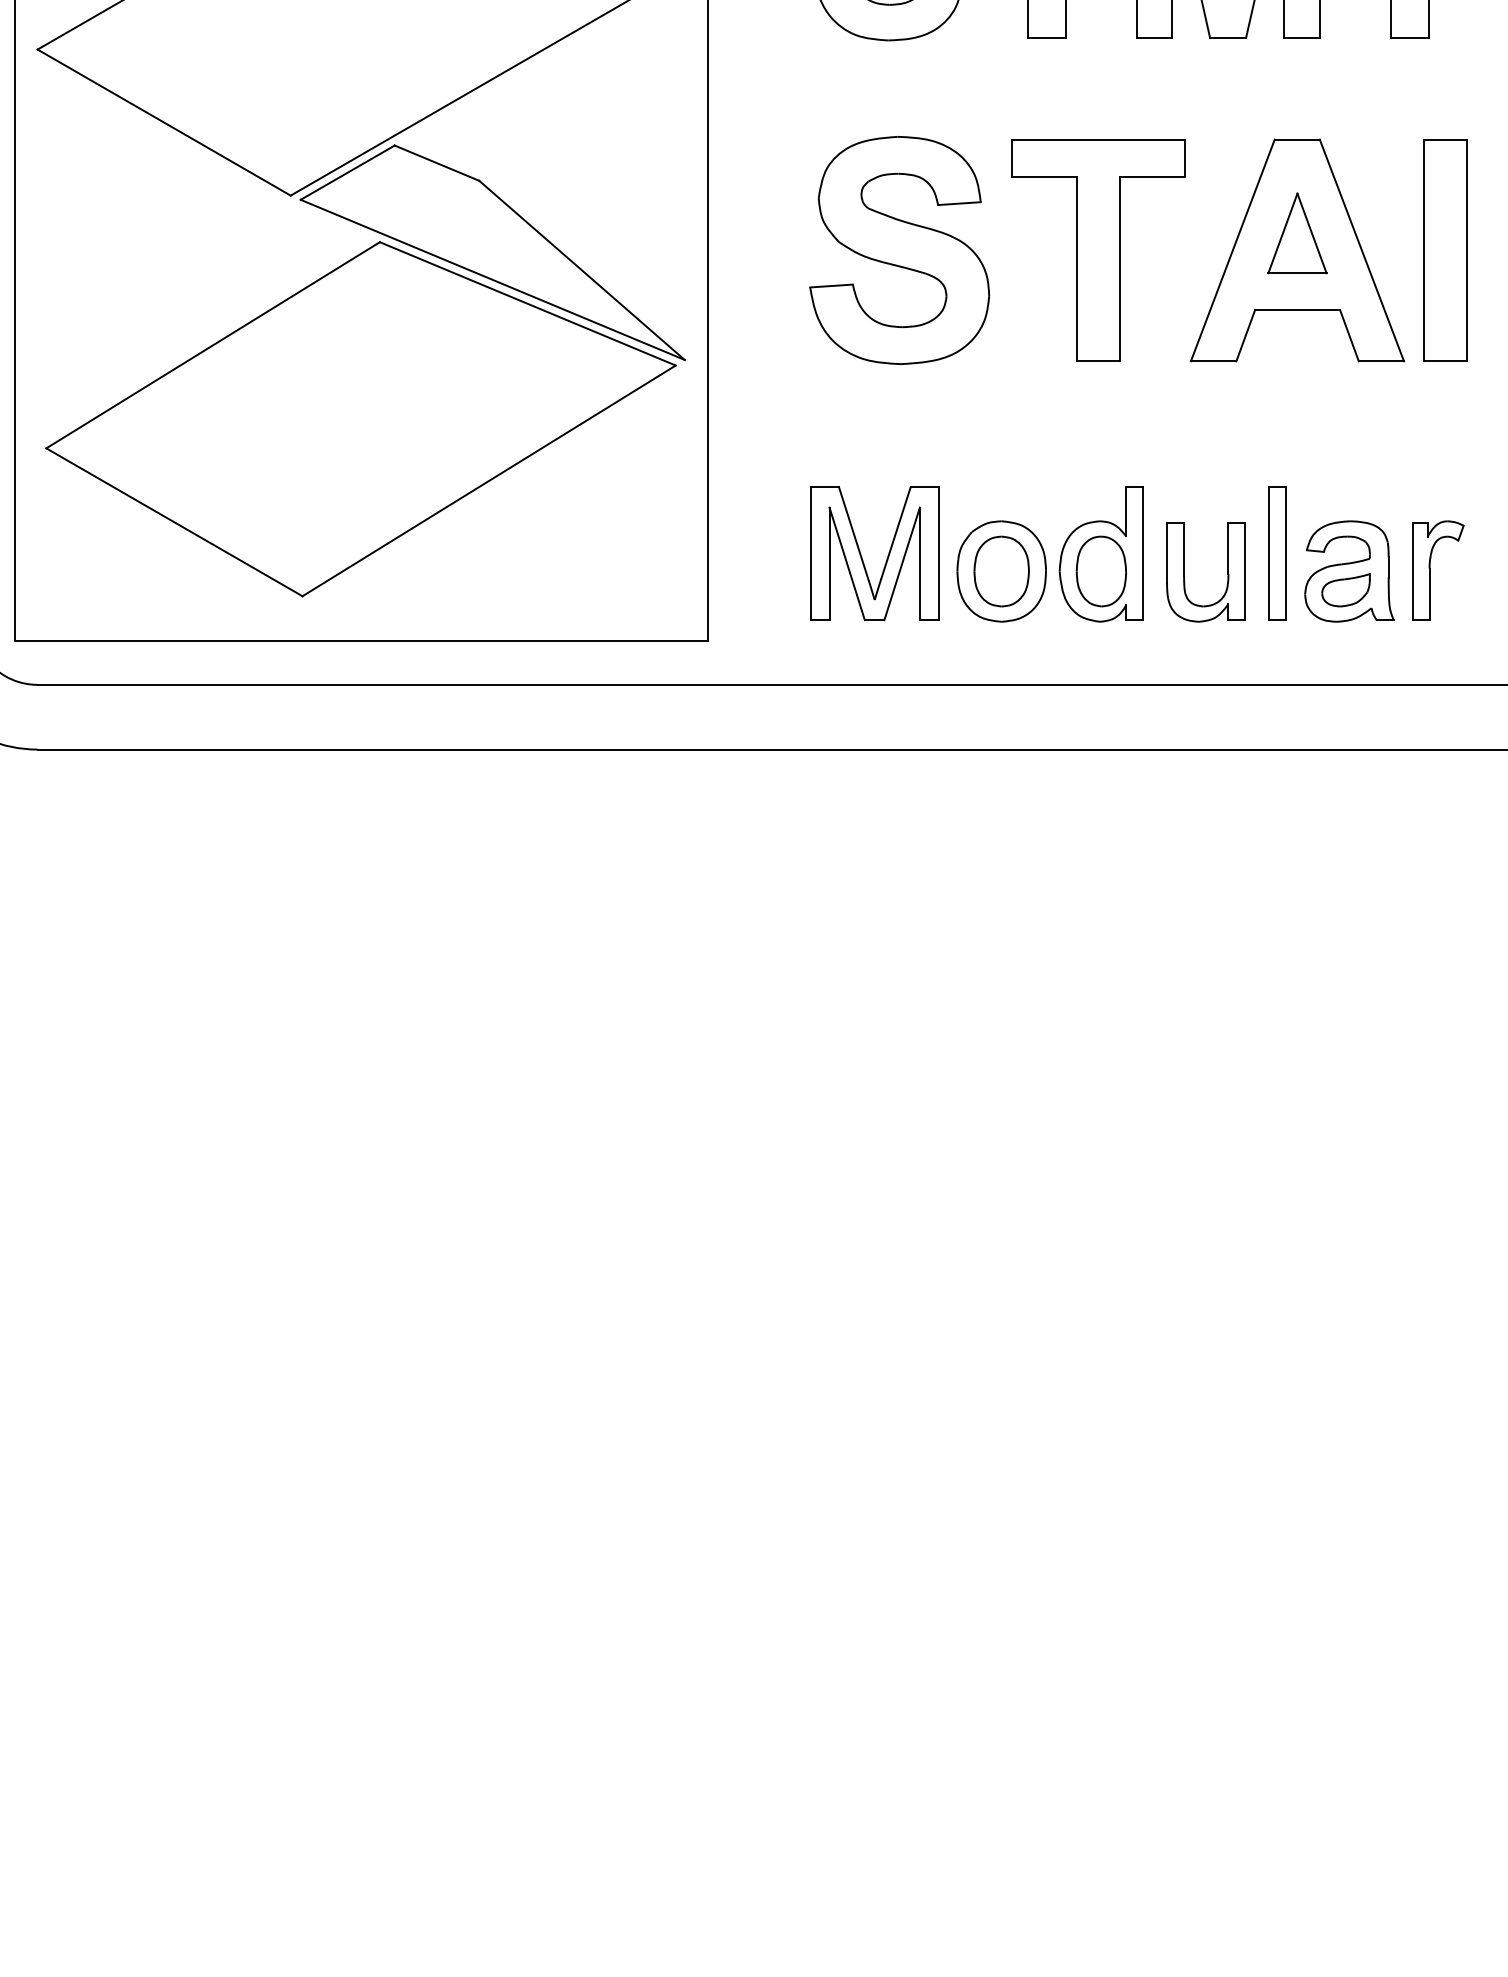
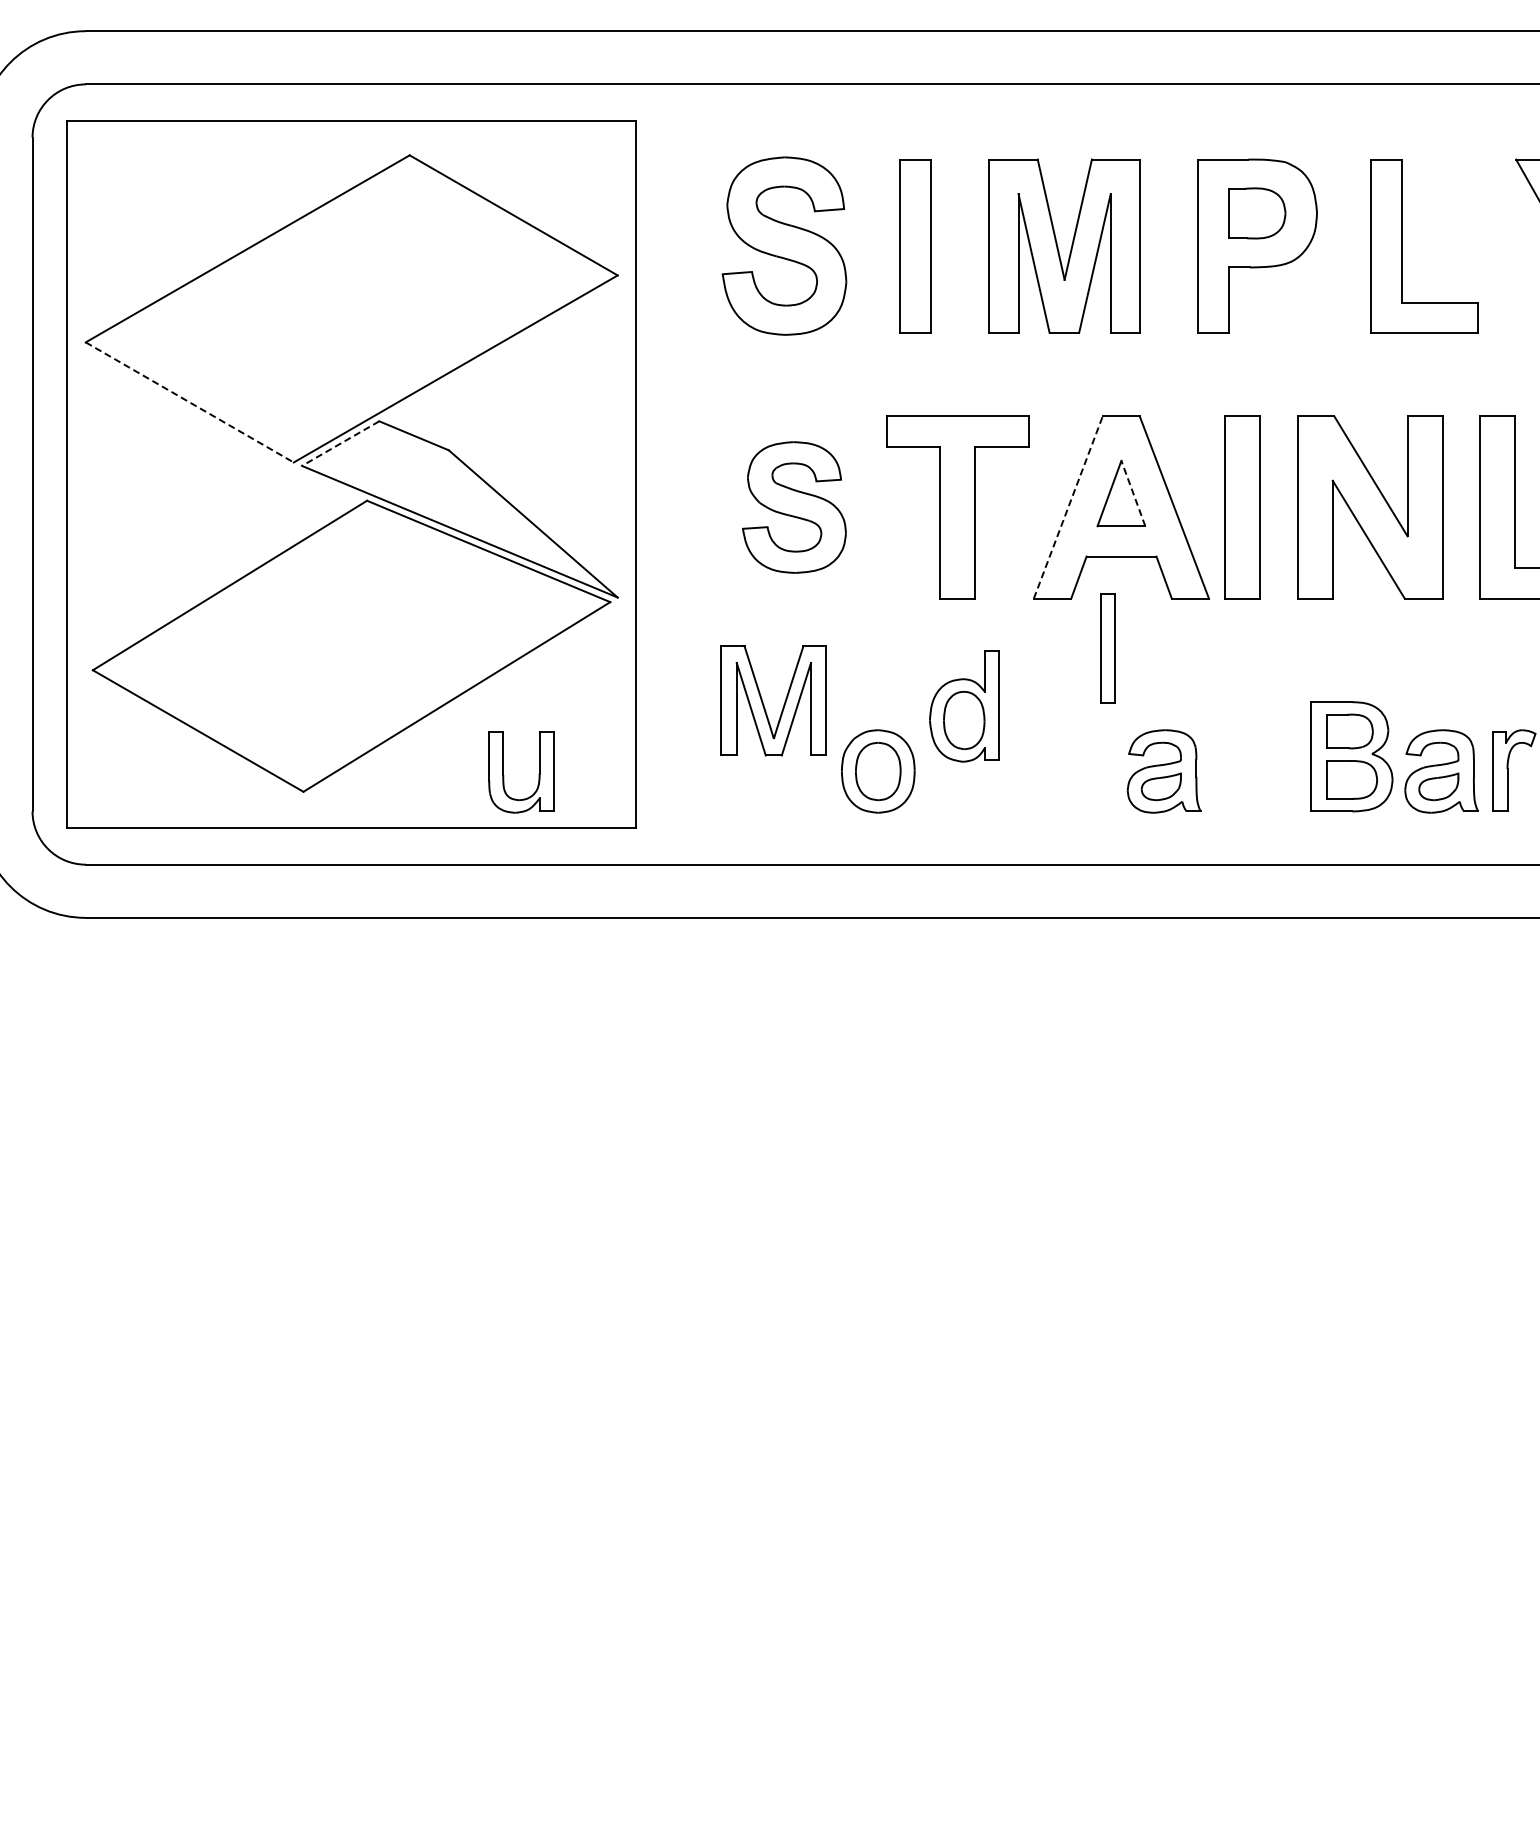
line: (165, 122) -> (190, 402), solid -> dashed
line: (347, 172) -> (340, 443), solid -> dashed
line: (1312, 233) -> (1133, 493), solid -> dashed
part: (899, 250) -> (794, 507), size x0.7
line: (1233, 250) -> (1068, 507), solid -> dashed
part: (1276, 553) -> (1107, 648), moved
part: (1101, 554) -> (964, 706), moved
part: (863, 558) -> (764, 704), moved
part: (1430, 570) -> (1230, 770), removed
part: (1227, 573) -> (538, 773), moved

